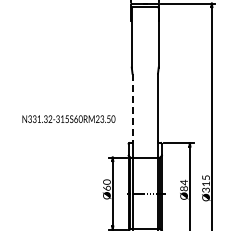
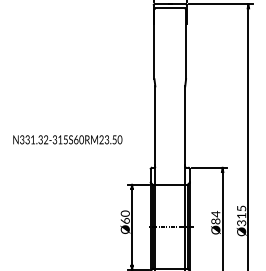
line: (132, 108) -> (155, 127), dashed -> solid
text: (68, 118) -> (67, 139), moved

